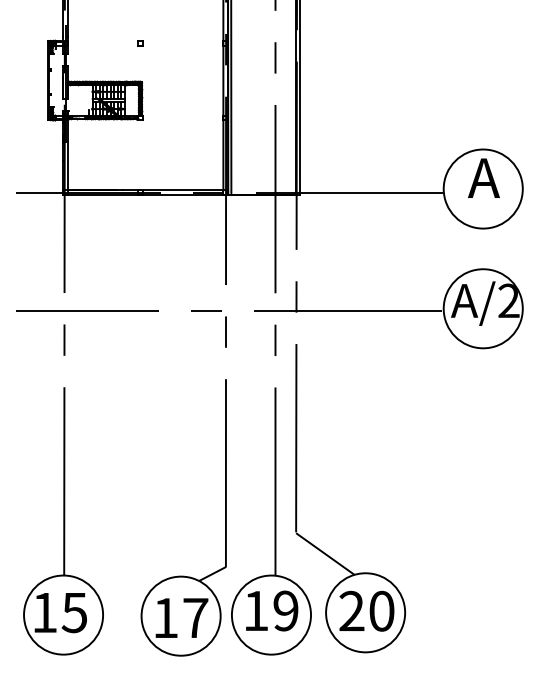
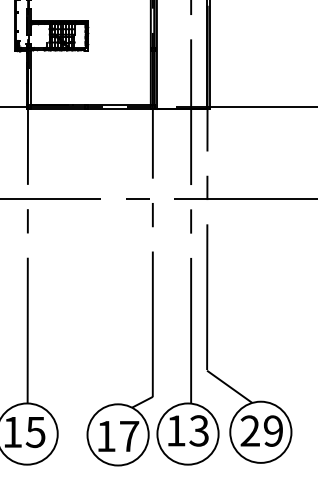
text: (285, 610) -> (198, 430), 19 -> 13
text: (381, 611) -> (273, 431), 20 -> 29

